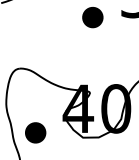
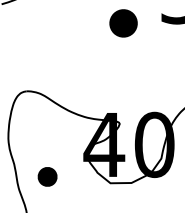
part: (35, 132) -> (47, 176), size x0.7

